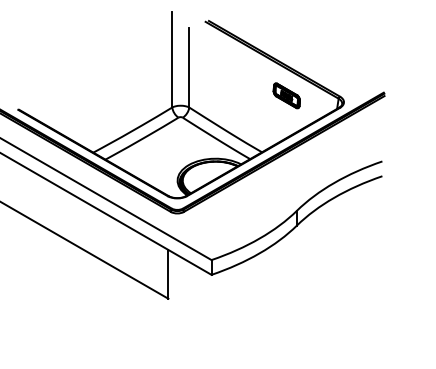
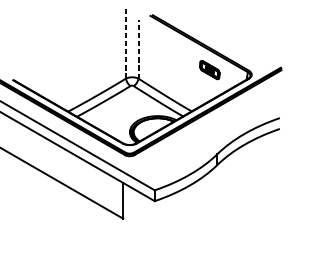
line: (172, 59) -> (126, 43), solid -> dashed
line: (189, 67) -> (138, 49), solid -> dashed

